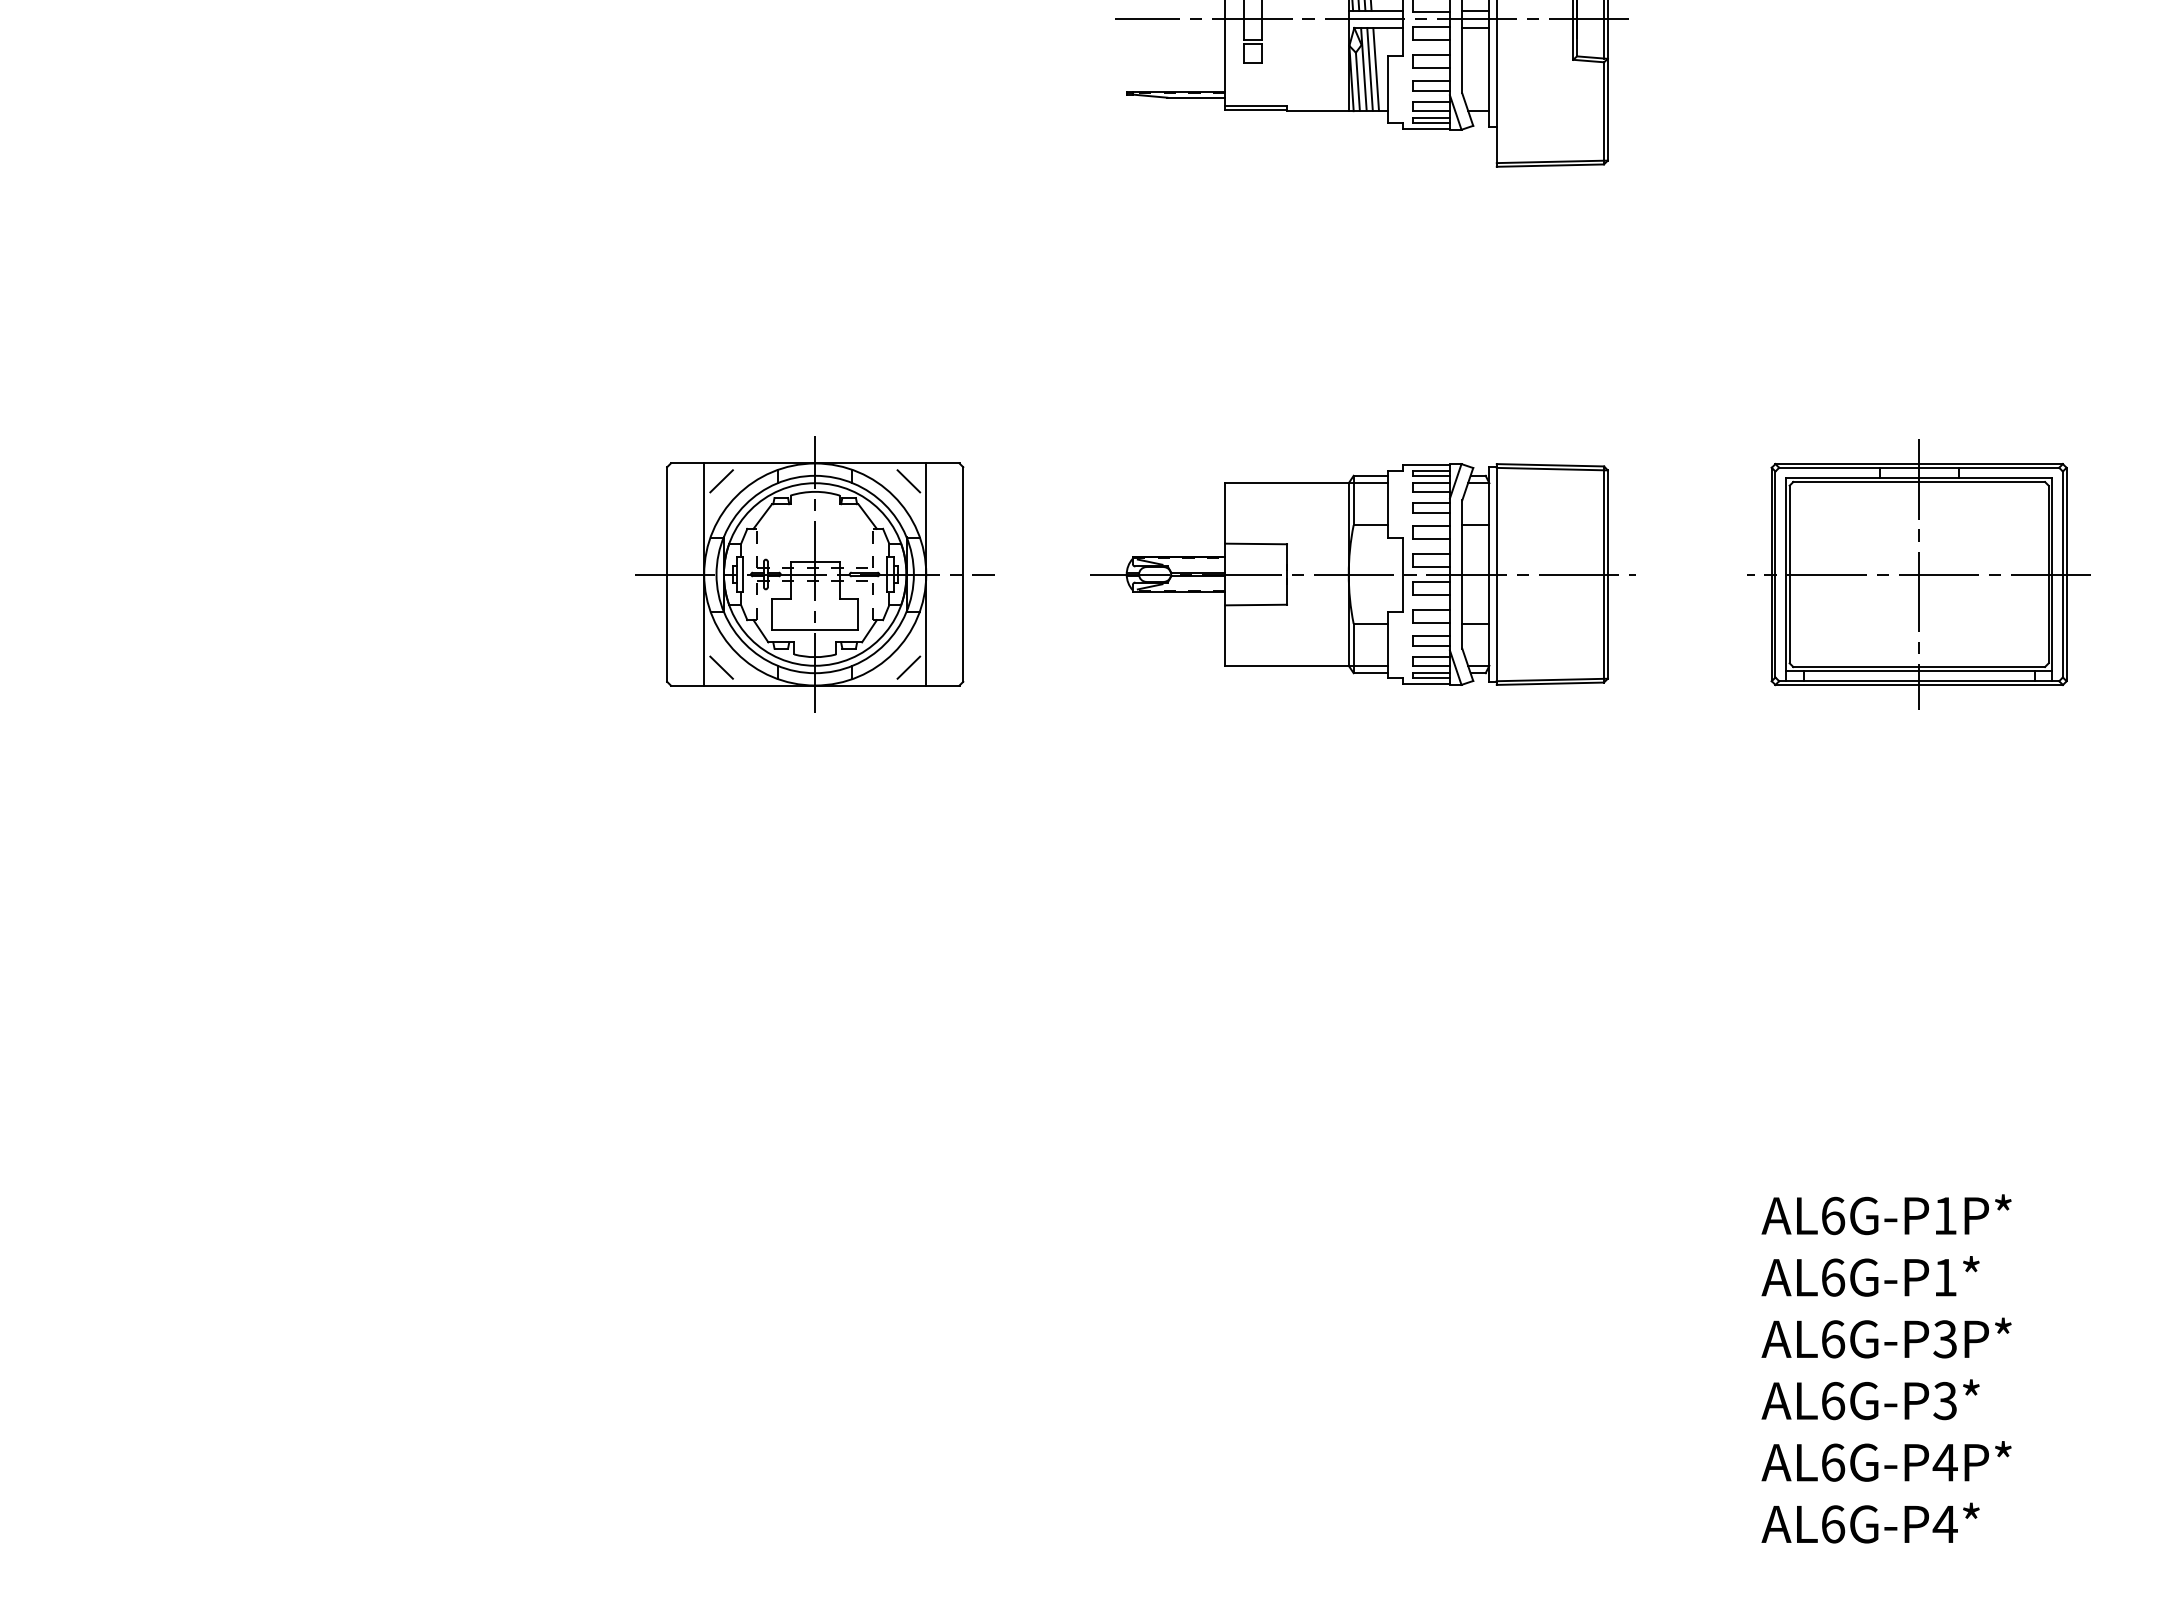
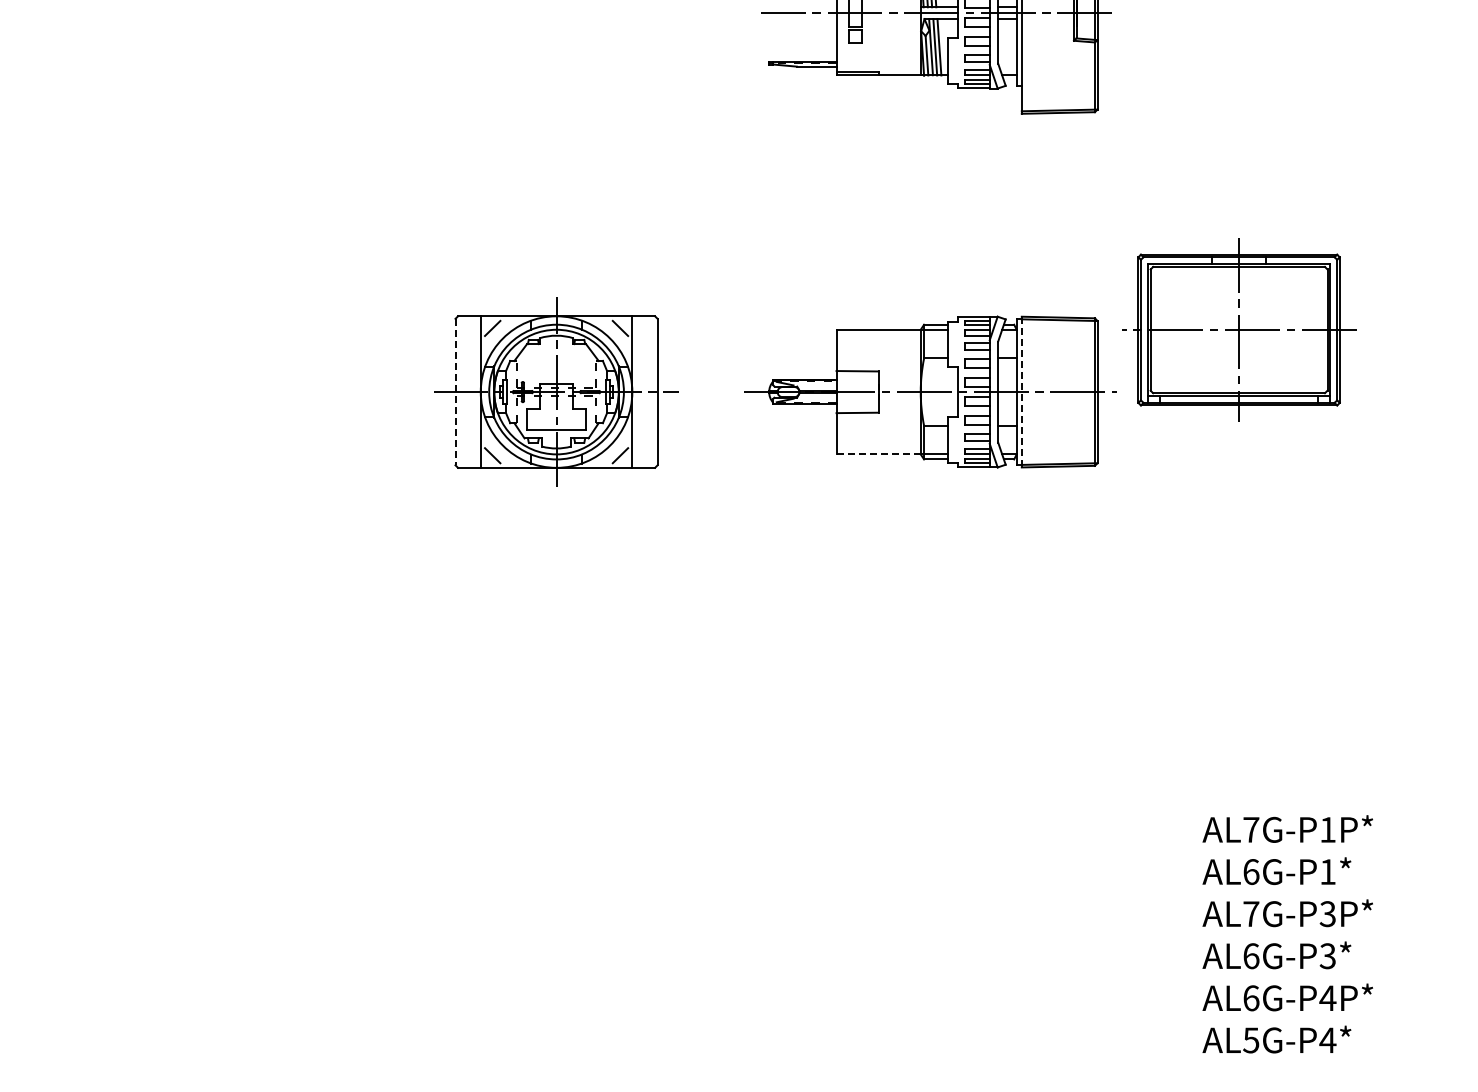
line: (1496, 573) -> (1021, 391), solid -> dashed
part: (1919, 573) -> (1239, 329), moved
line: (667, 575) -> (455, 392), solid -> dashed
line: (1288, 665) -> (879, 454), solid -> dashed
text: (1833, 1215) -> (1251, 829), AL6G-P1P* -> AL7G-P1P*
text: (1833, 1339) -> (1251, 914), AL6G-P3P* -> AL7G-P3P*
text: (1833, 1524) -> (1251, 1040), AL6G-P4* -> AL5G-P4*

